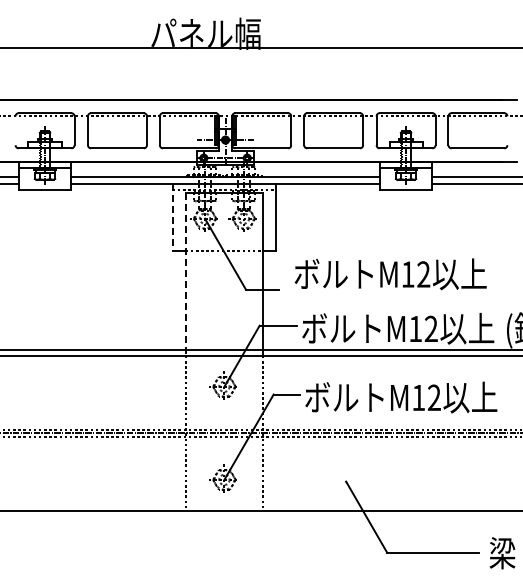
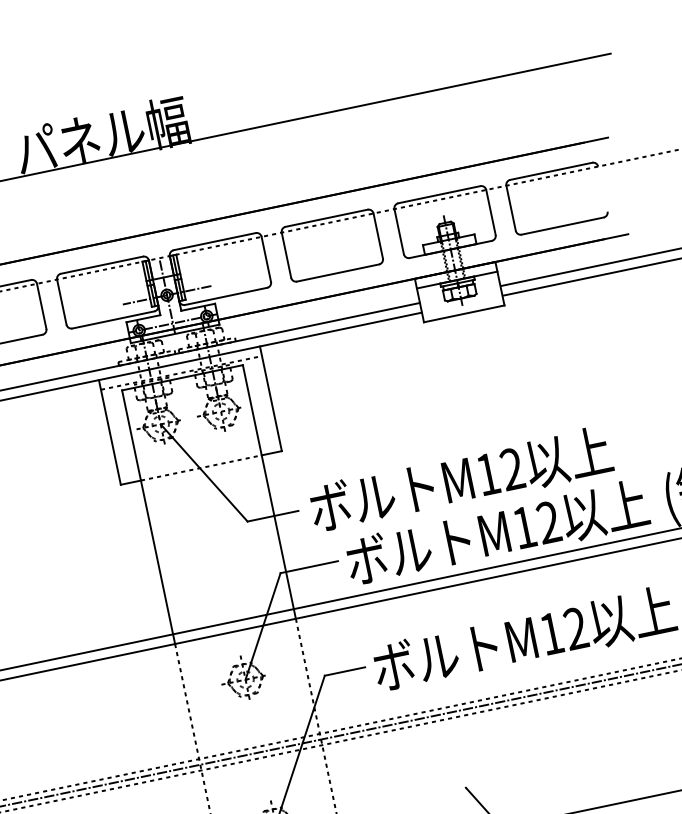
line: (172, 217) -> (109, 433), dashed -> solid
line: (185, 274) -> (148, 517), dashed -> solid
text: (390, 274) -> (460, 479), moved

